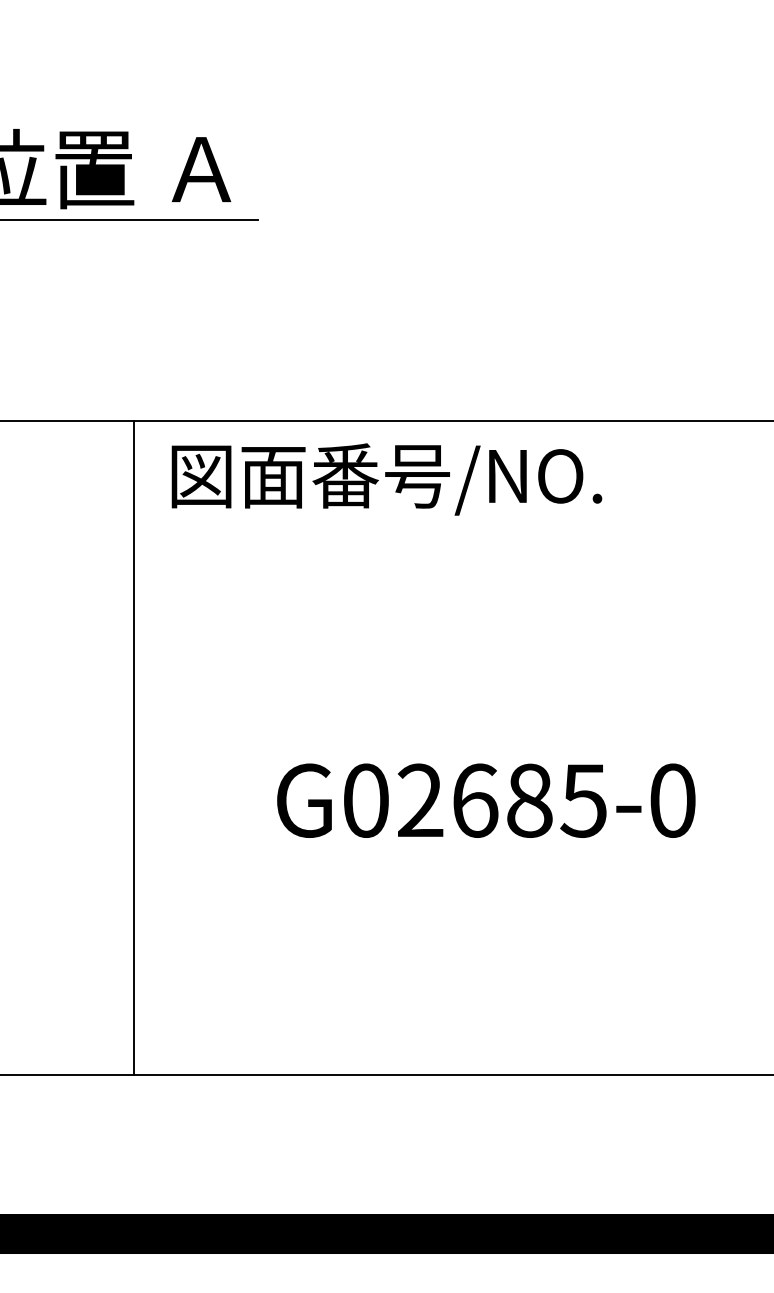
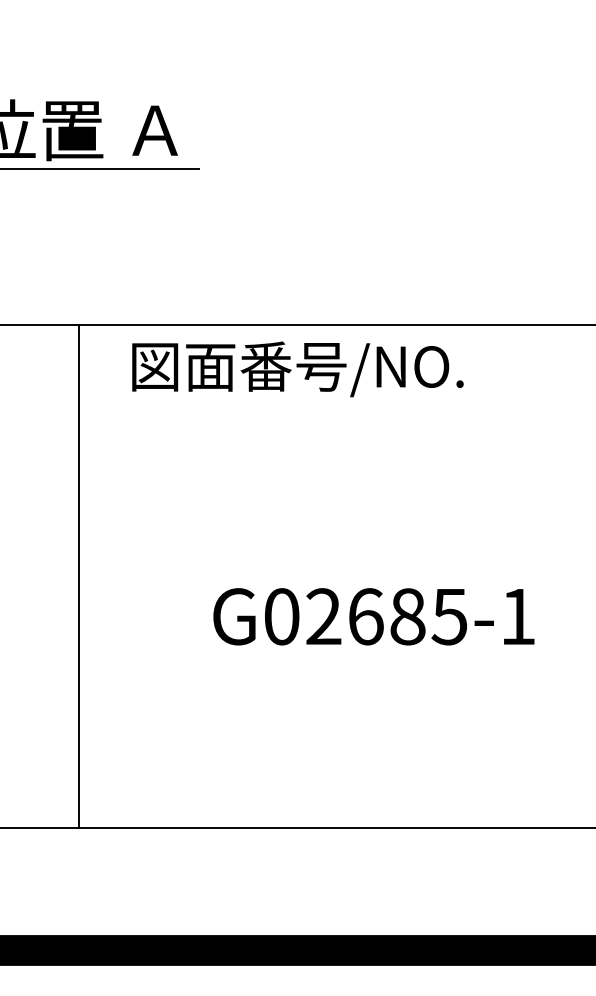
line: (133, 748) -> (78, 576), moved
text: (673, 800) -> (518, 616), G02685-0 -> G02685-1

